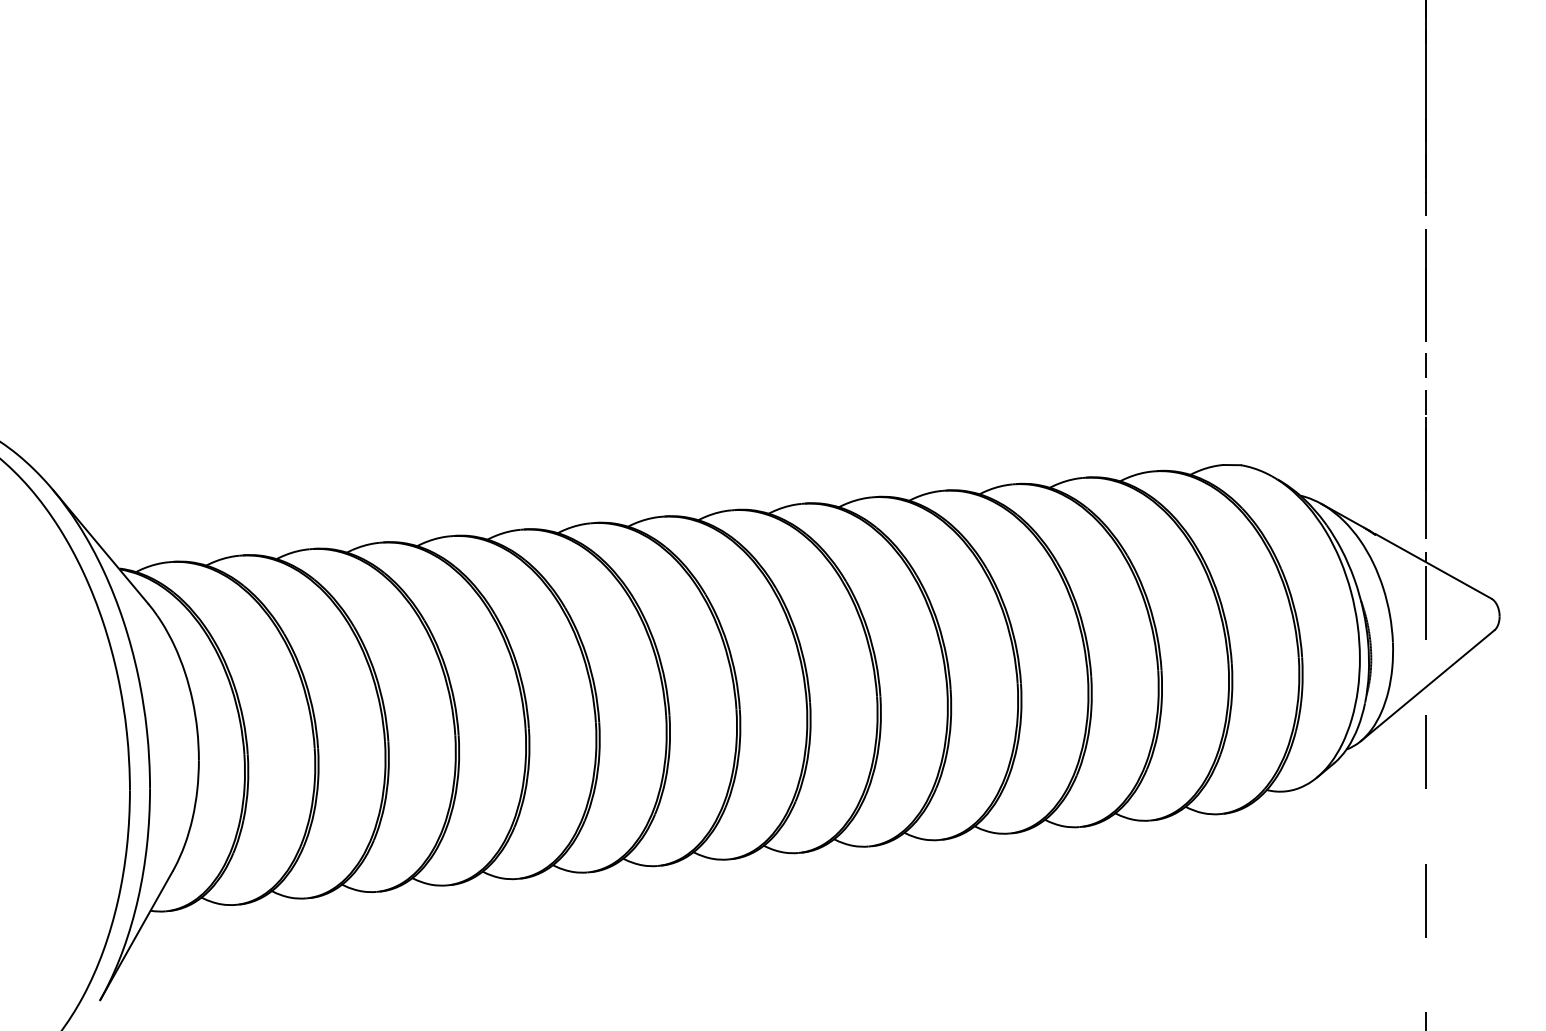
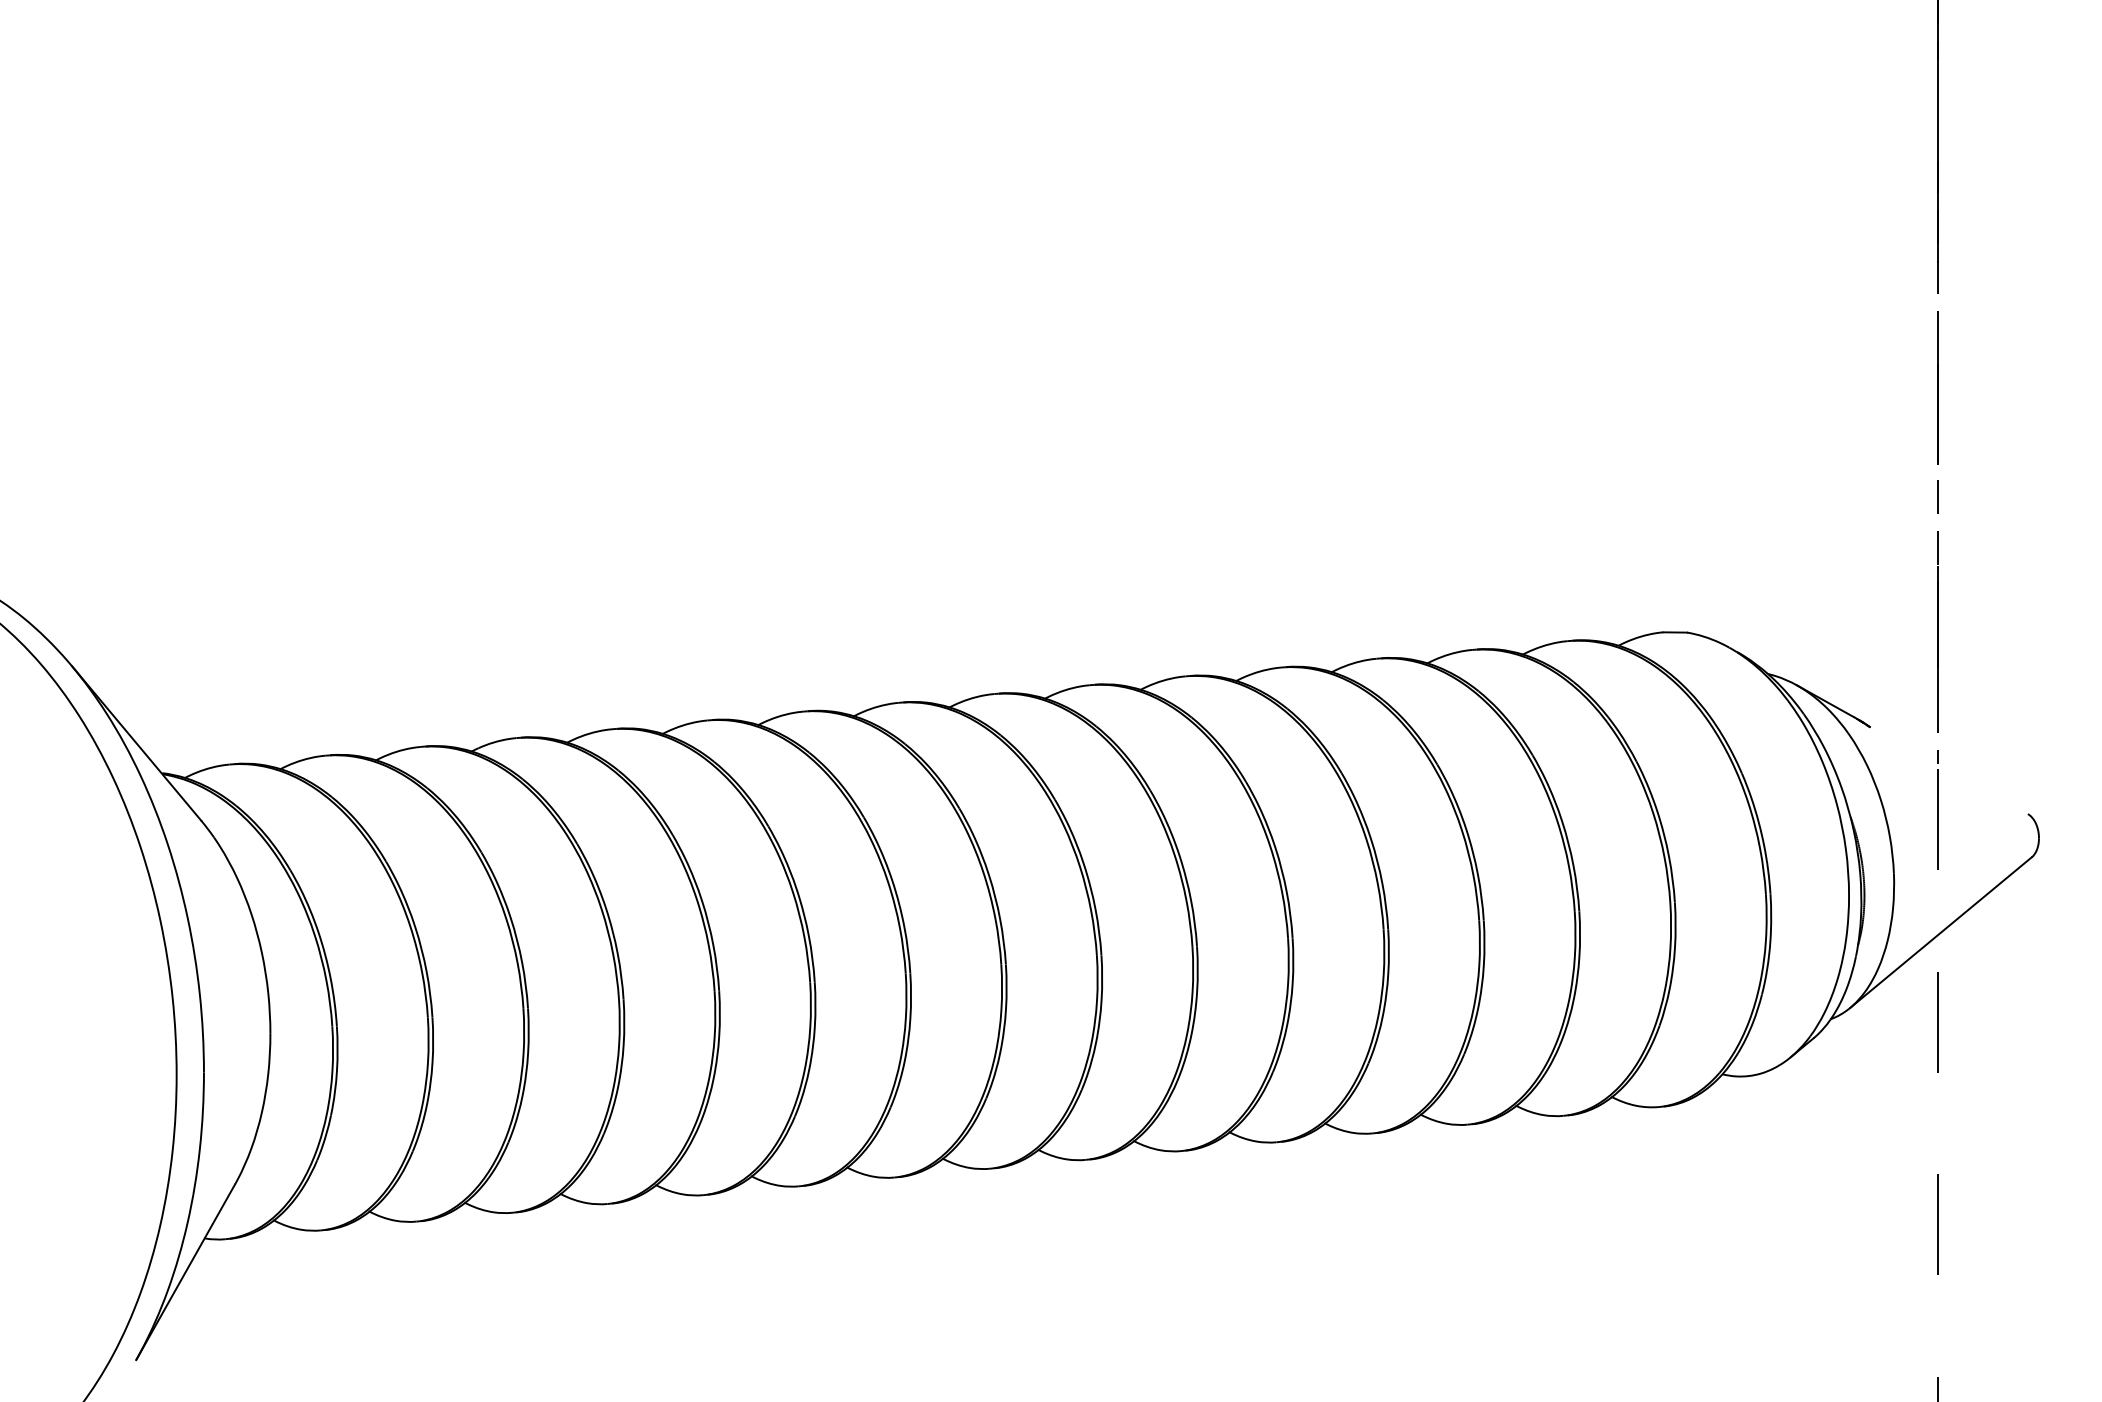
line: (1433, 566) -> (1949, 770), removed

